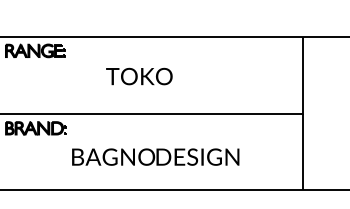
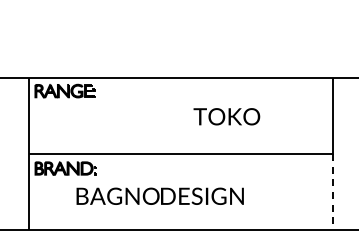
text: (139, 76) -> (226, 116), moved
line: (303, 152) -> (332, 192), solid -> dashed
text: (155, 156) -> (159, 195), moved

